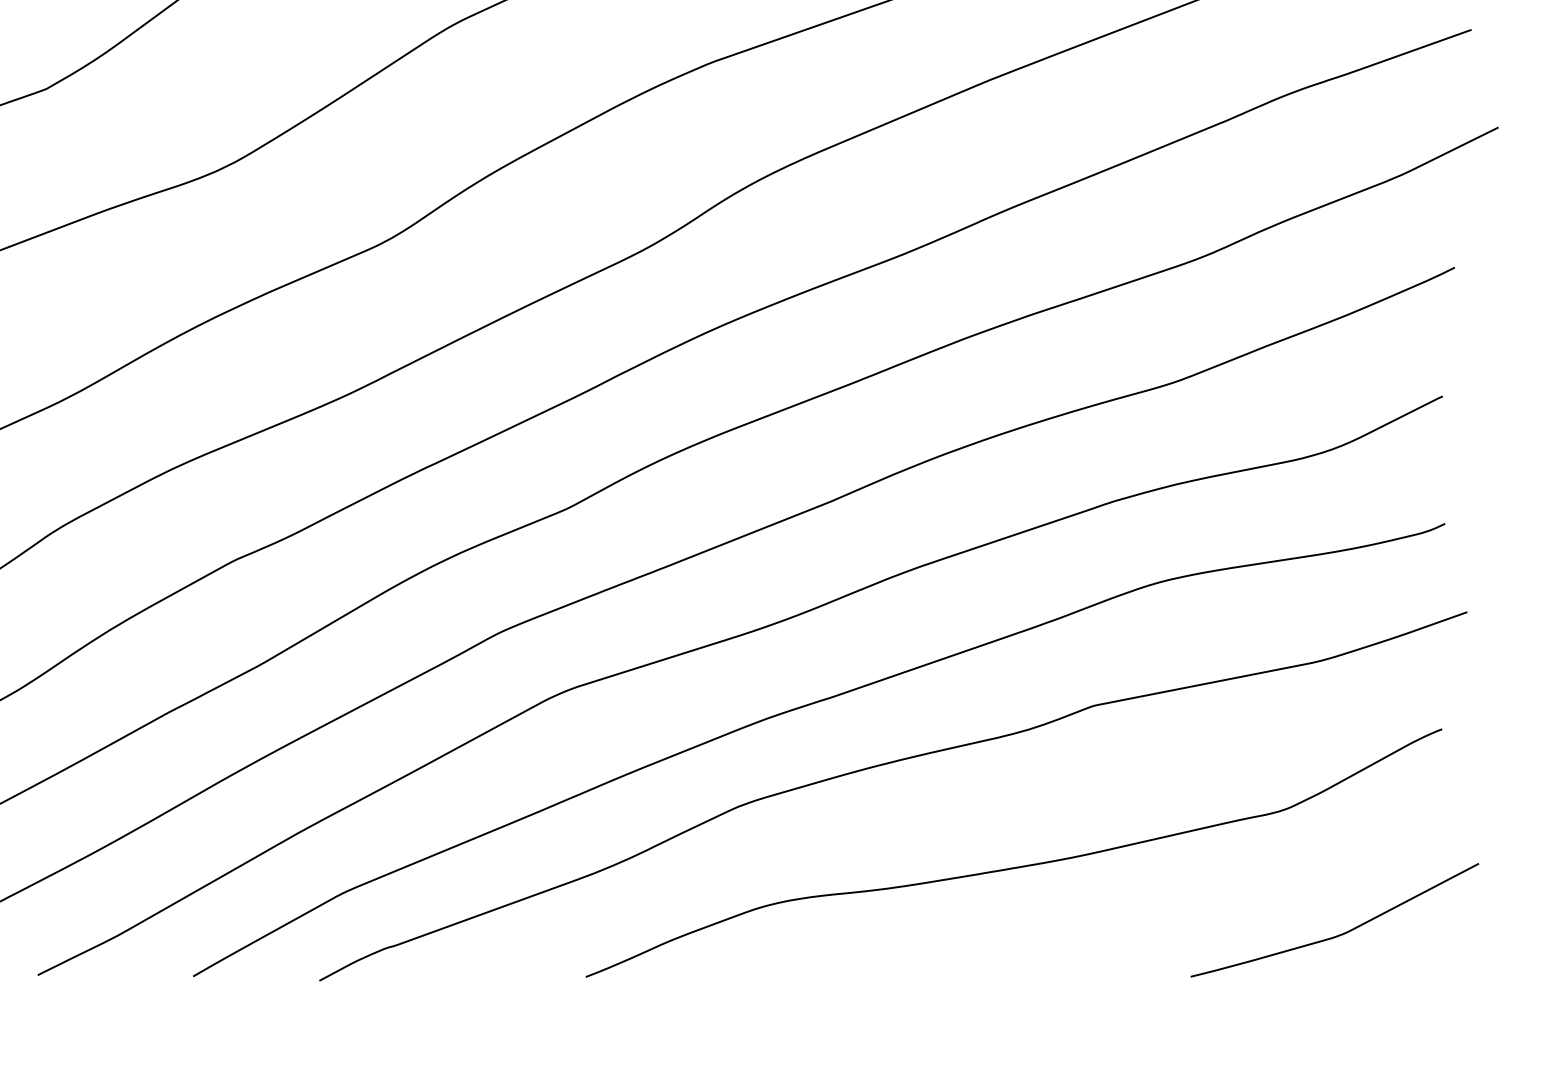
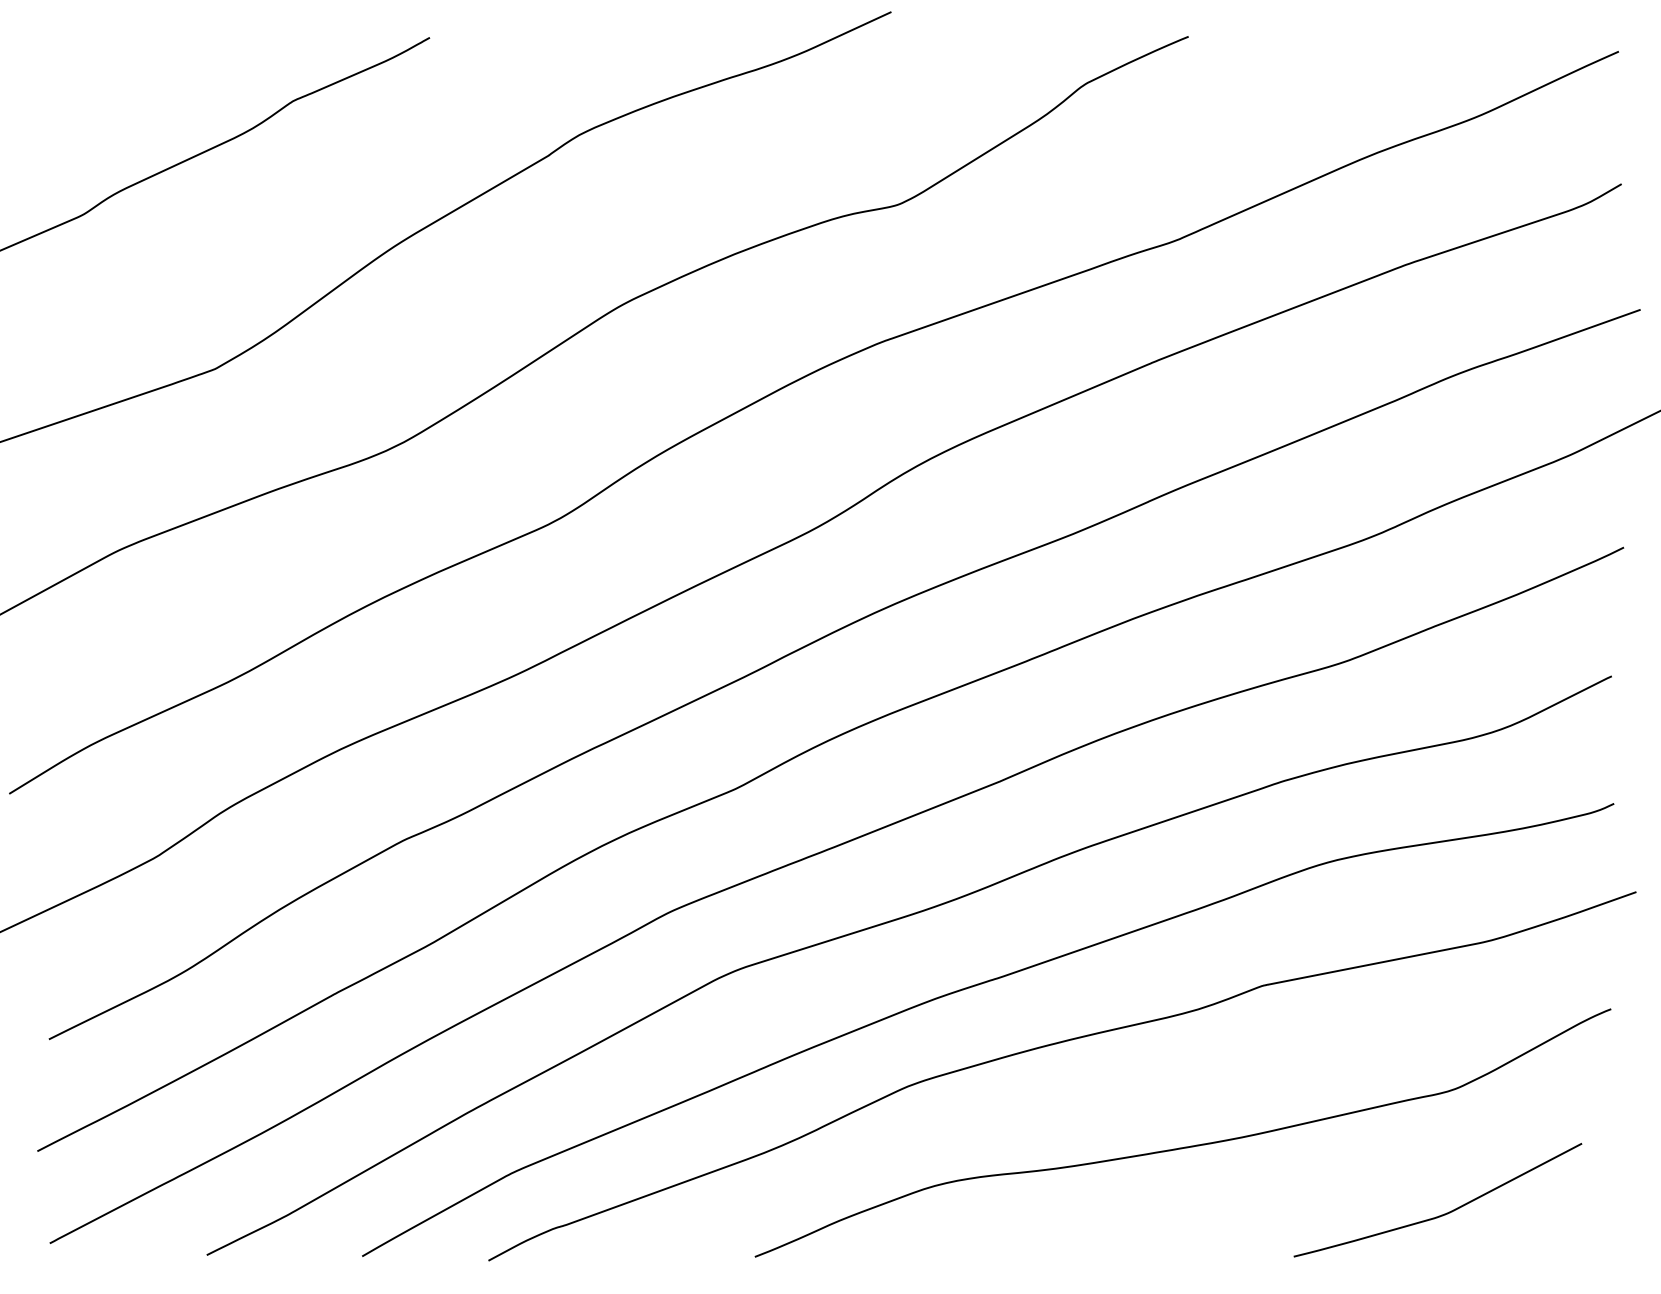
curve: (1338, 934) -> (1441, 1214), moved

